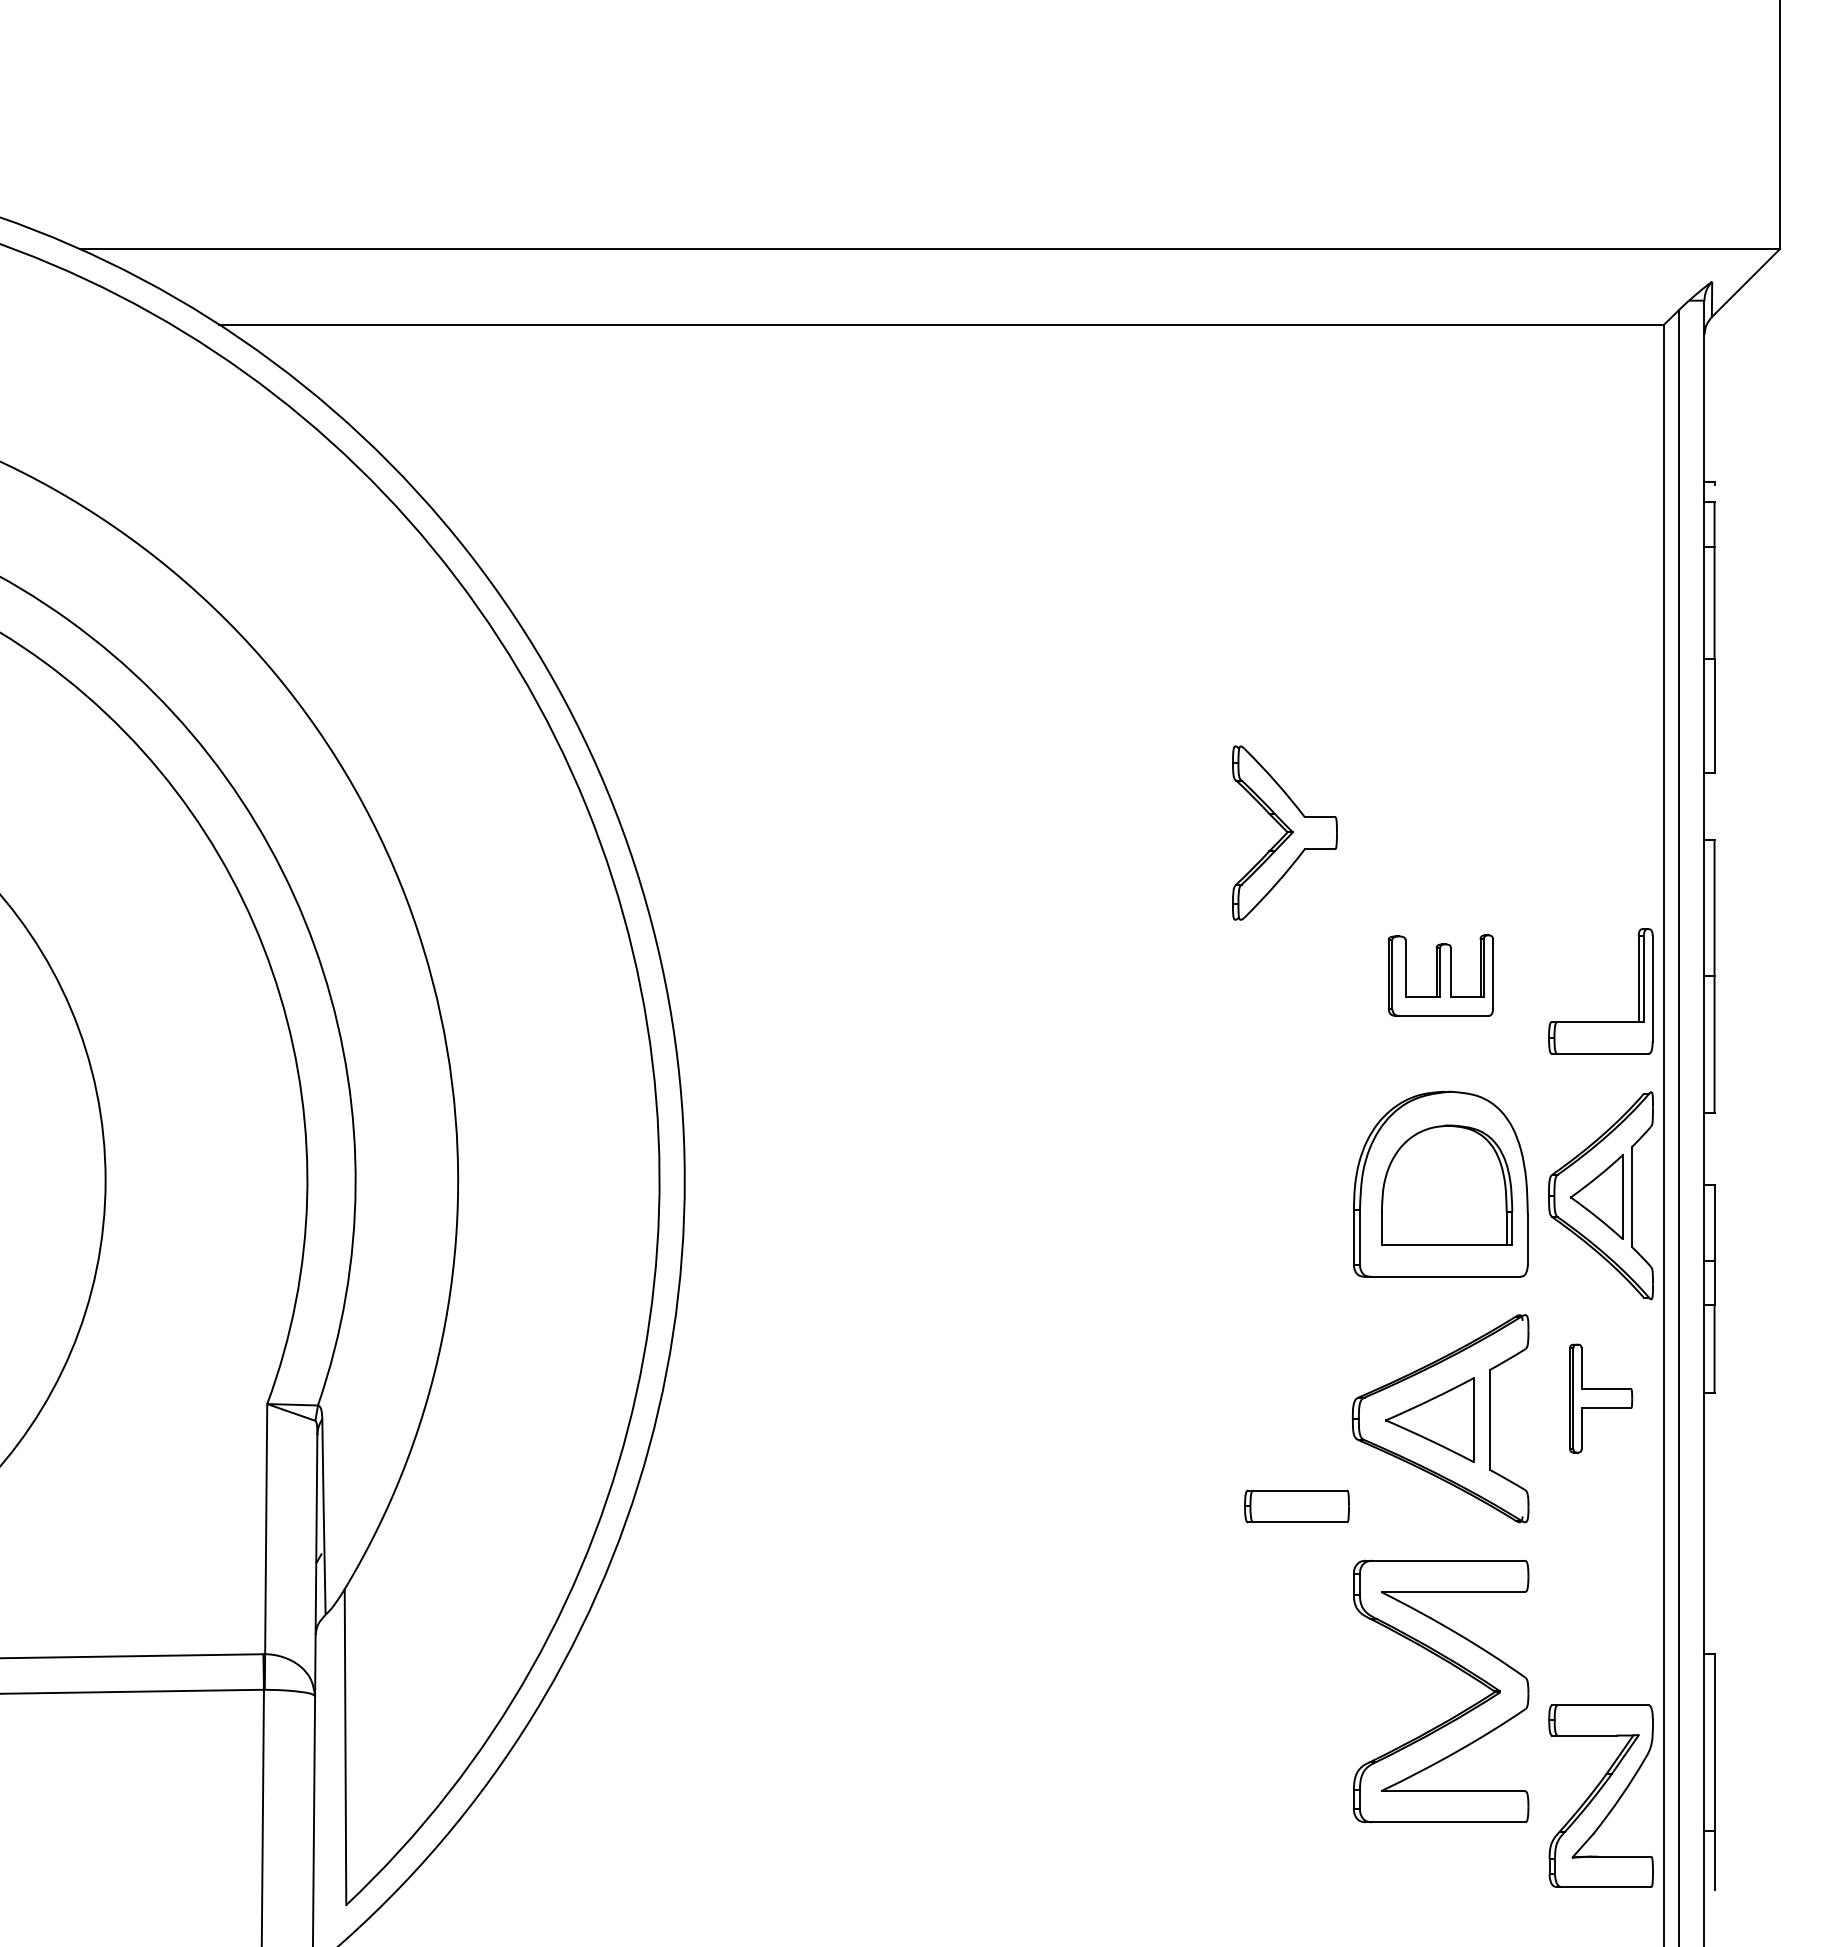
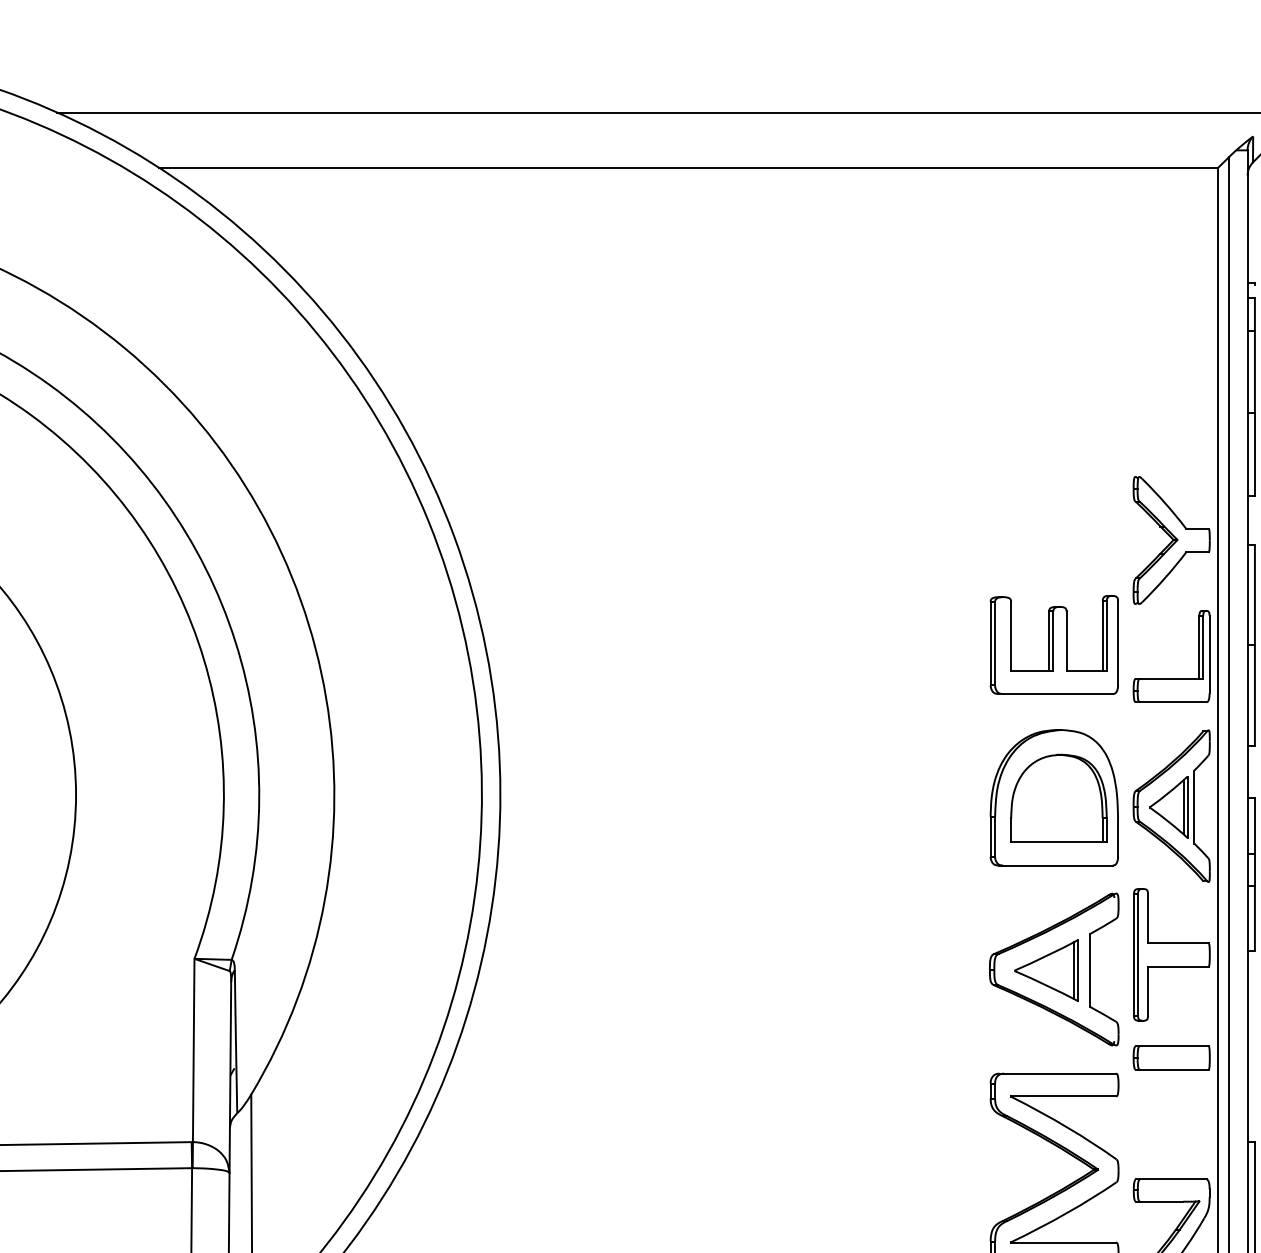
part: (1284, 832) -> (1171, 540), moved
part: (1440, 975) -> (1054, 644), size x1.67
line: (1617, 1197) -> (1183, 807), added
part: (1600, 1398) -> (1171, 954), size x1.67
line: (1467, 1419) -> (1073, 970), added
part: (1296, 1506) -> (1171, 1058), moved

